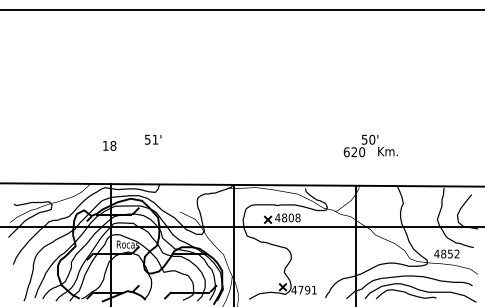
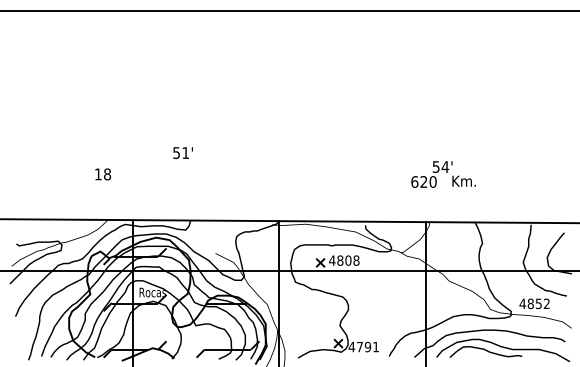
text: (152, 139) -> (182, 152), moved
text: (372, 139) -> (445, 166), 50' -> 54'
text: (110, 145) -> (103, 174), moved

